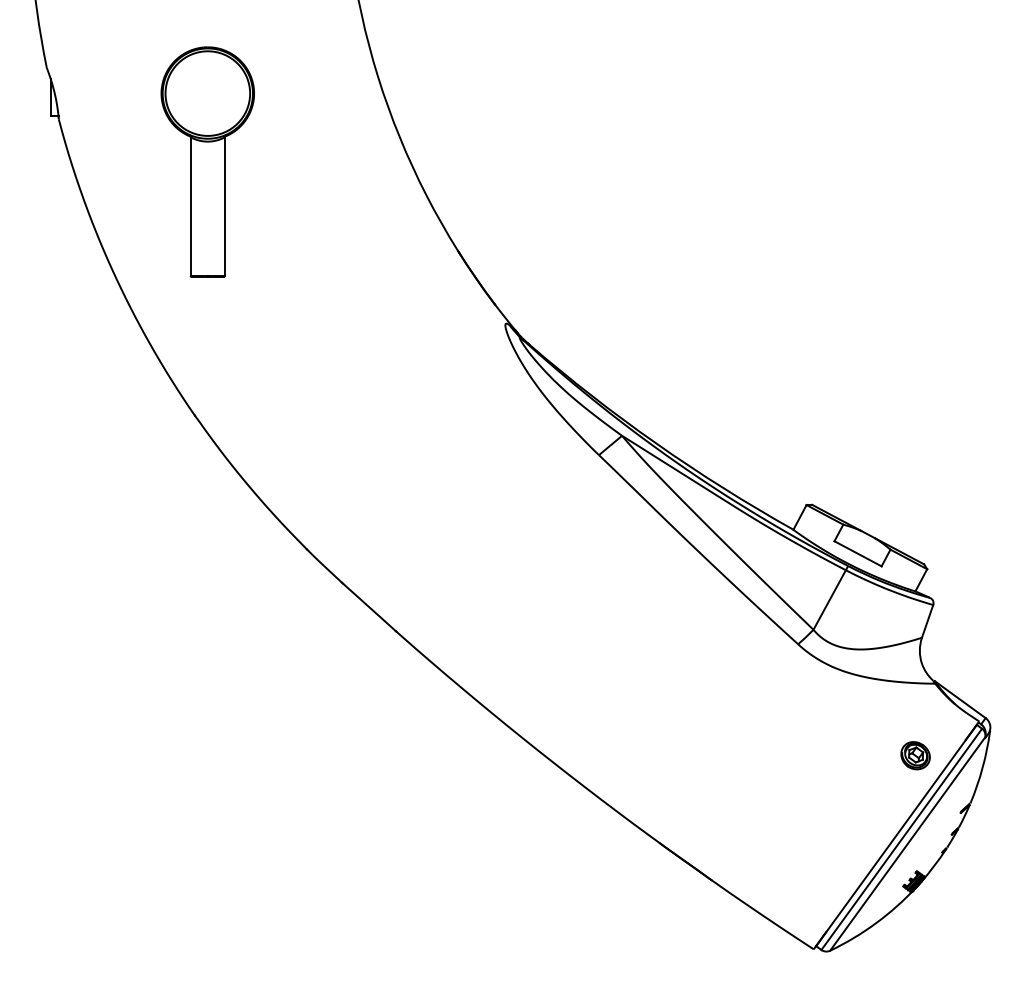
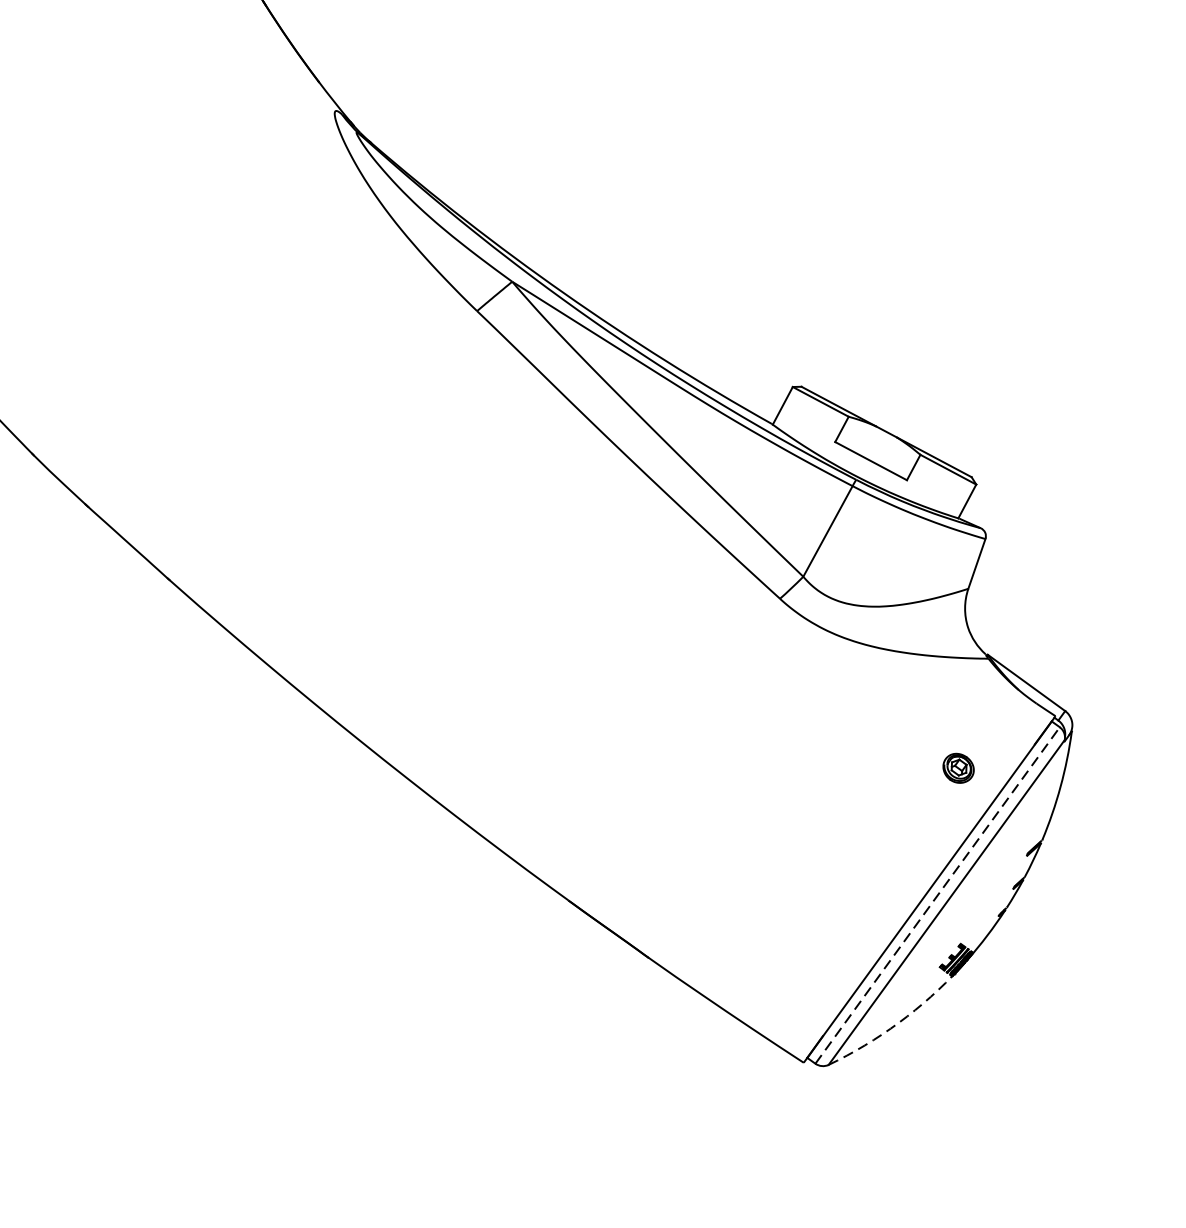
part: (915, 755) -> (958, 767), size x0.7
line: (901, 839) -> (937, 895), solid -> dashed
arc: (876, 923) -> (899, 1023), solid -> dashed

